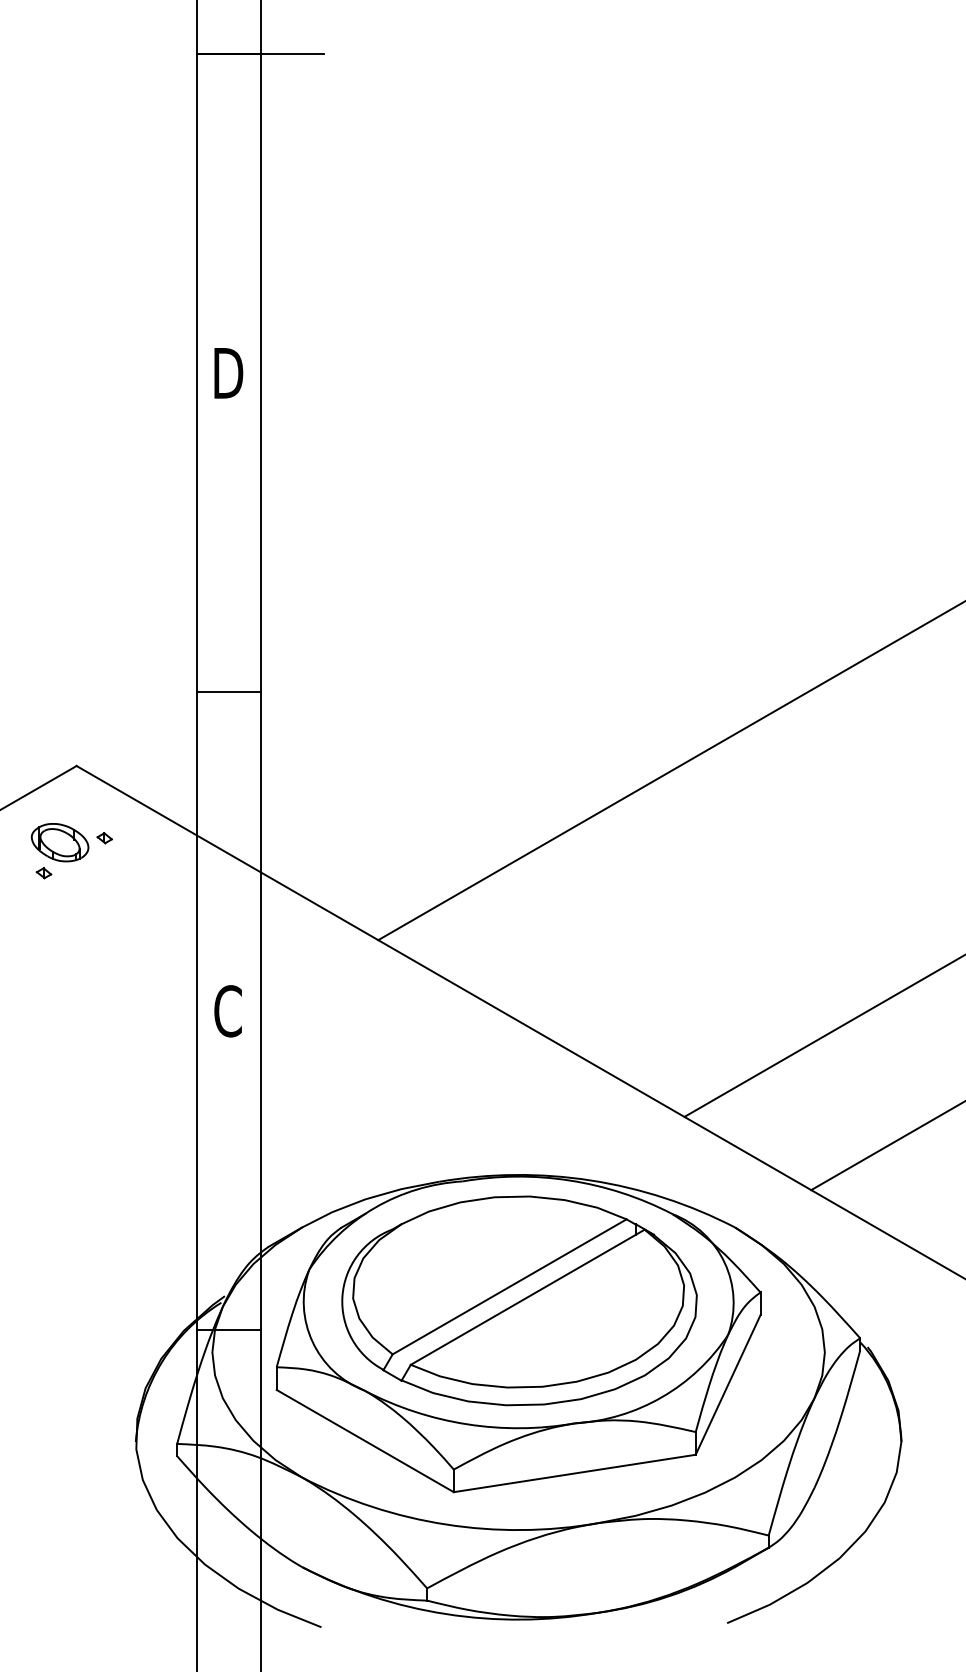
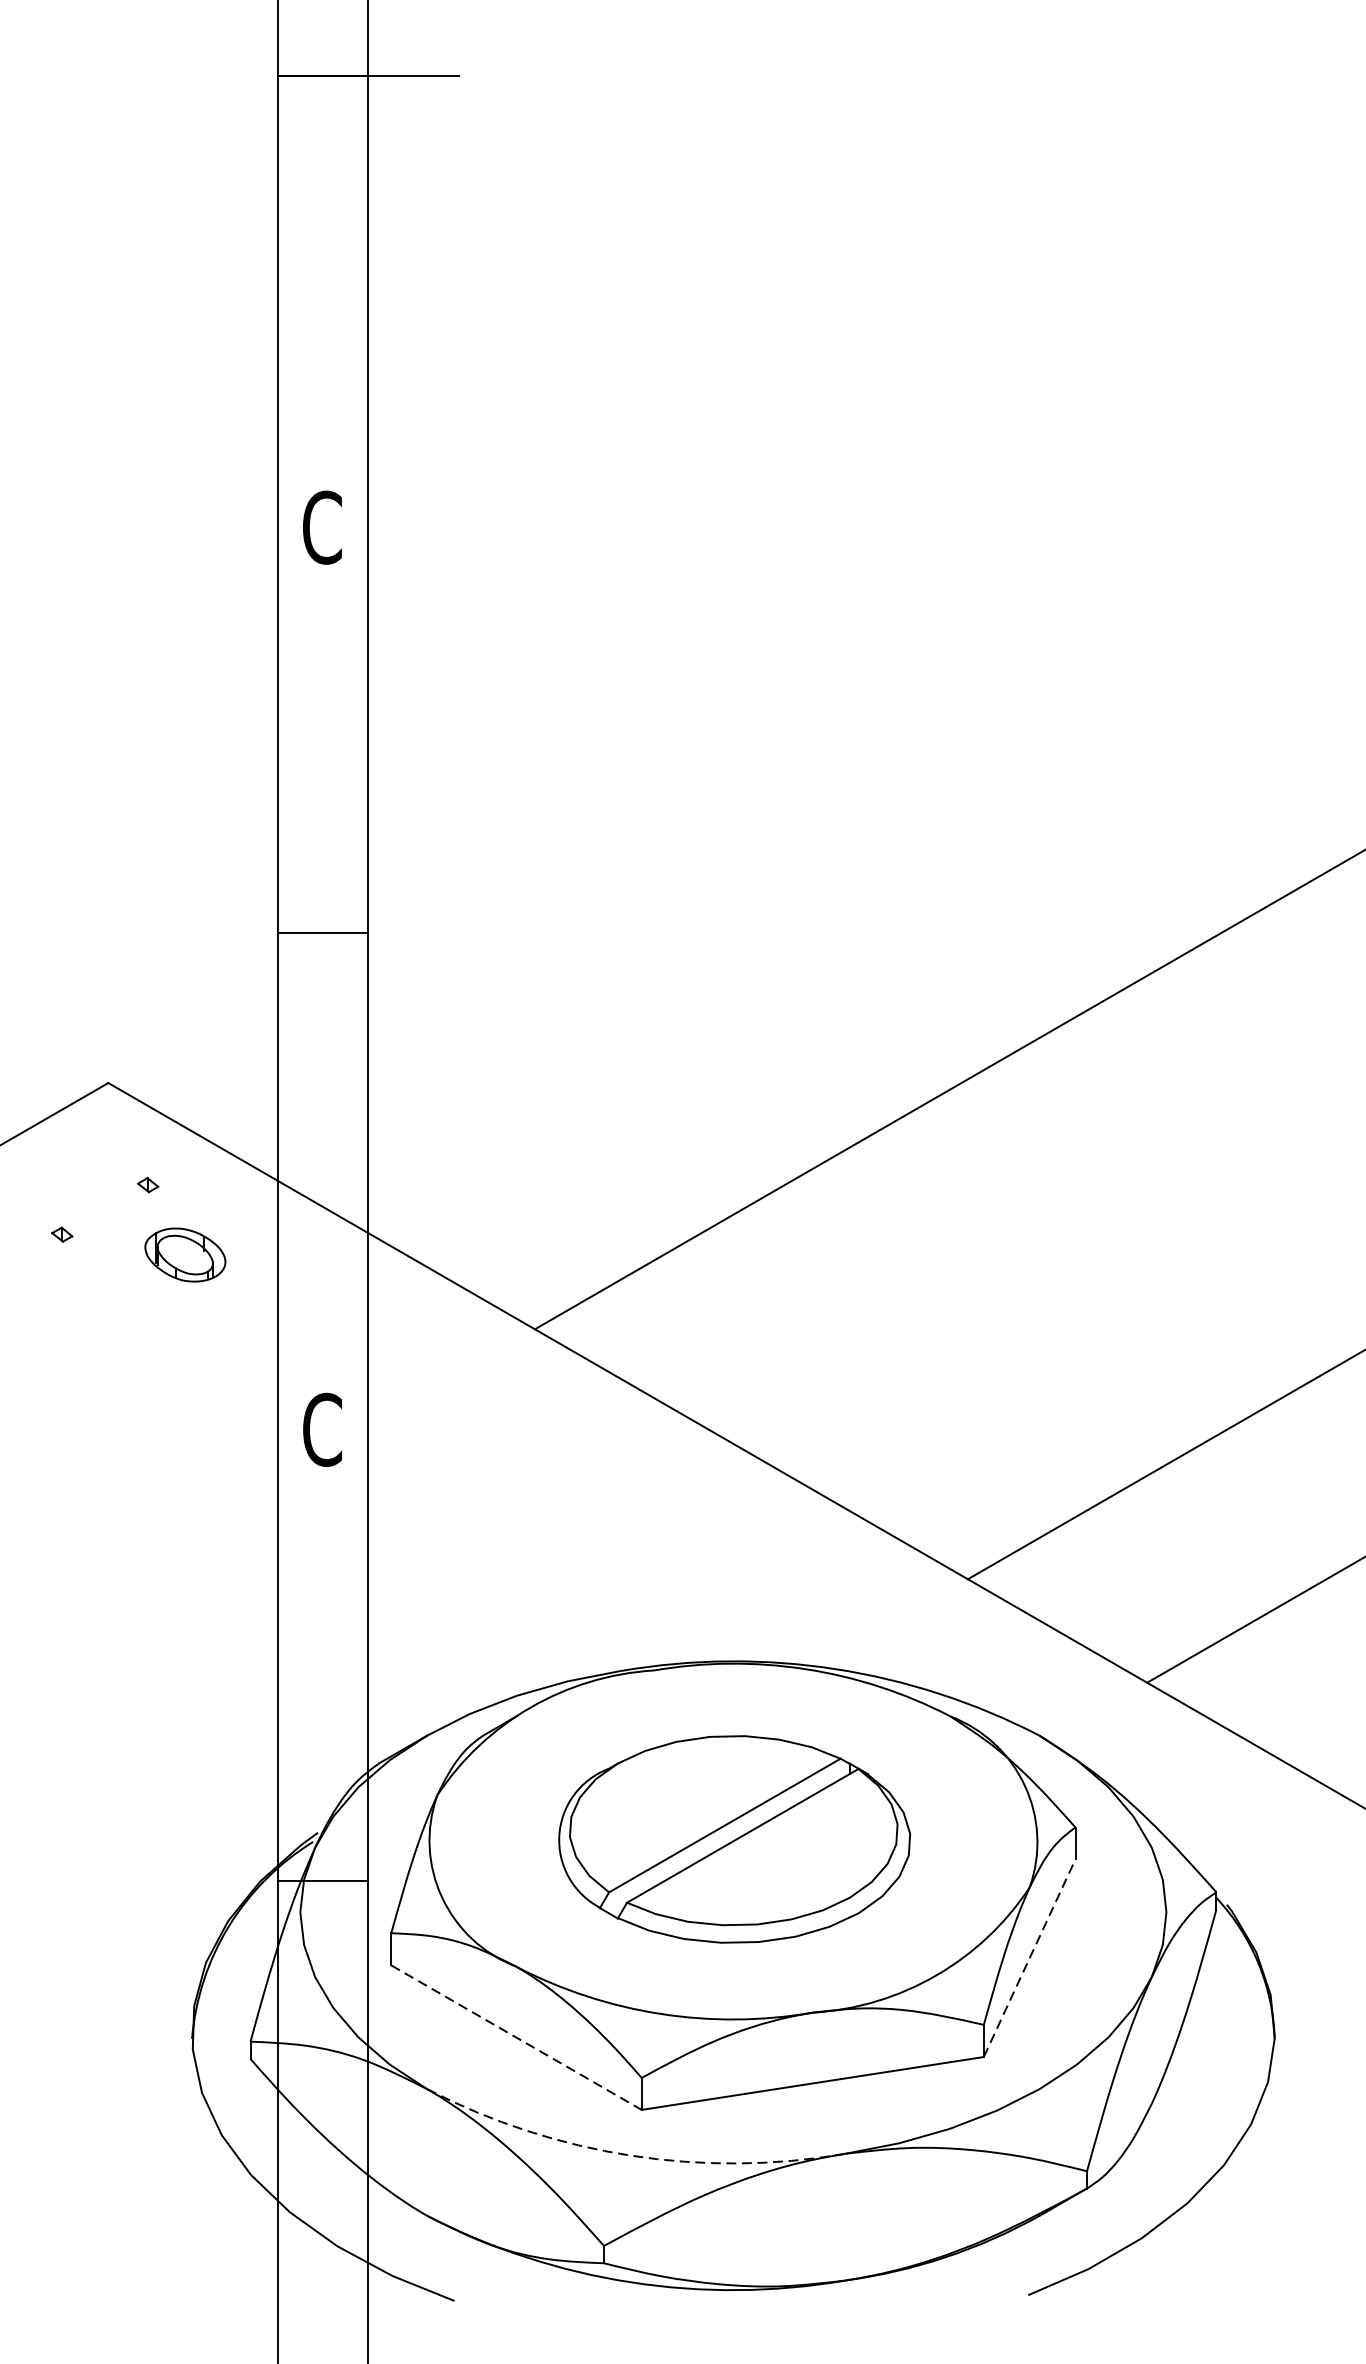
text: (228, 373) -> (323, 527), D -> C
line: (228, 692) -> (323, 933), moved
part: (59, 842) -> (184, 1254), moved
part: (519, 1300) -> (734, 1838), size x0.7
line: (728, 1384) -> (1030, 1957), solid -> dashed
line: (365, 1441) -> (516, 2038), solid -> dashed
arc: (446, 1524) -> (631, 2155), solid -> dashed

